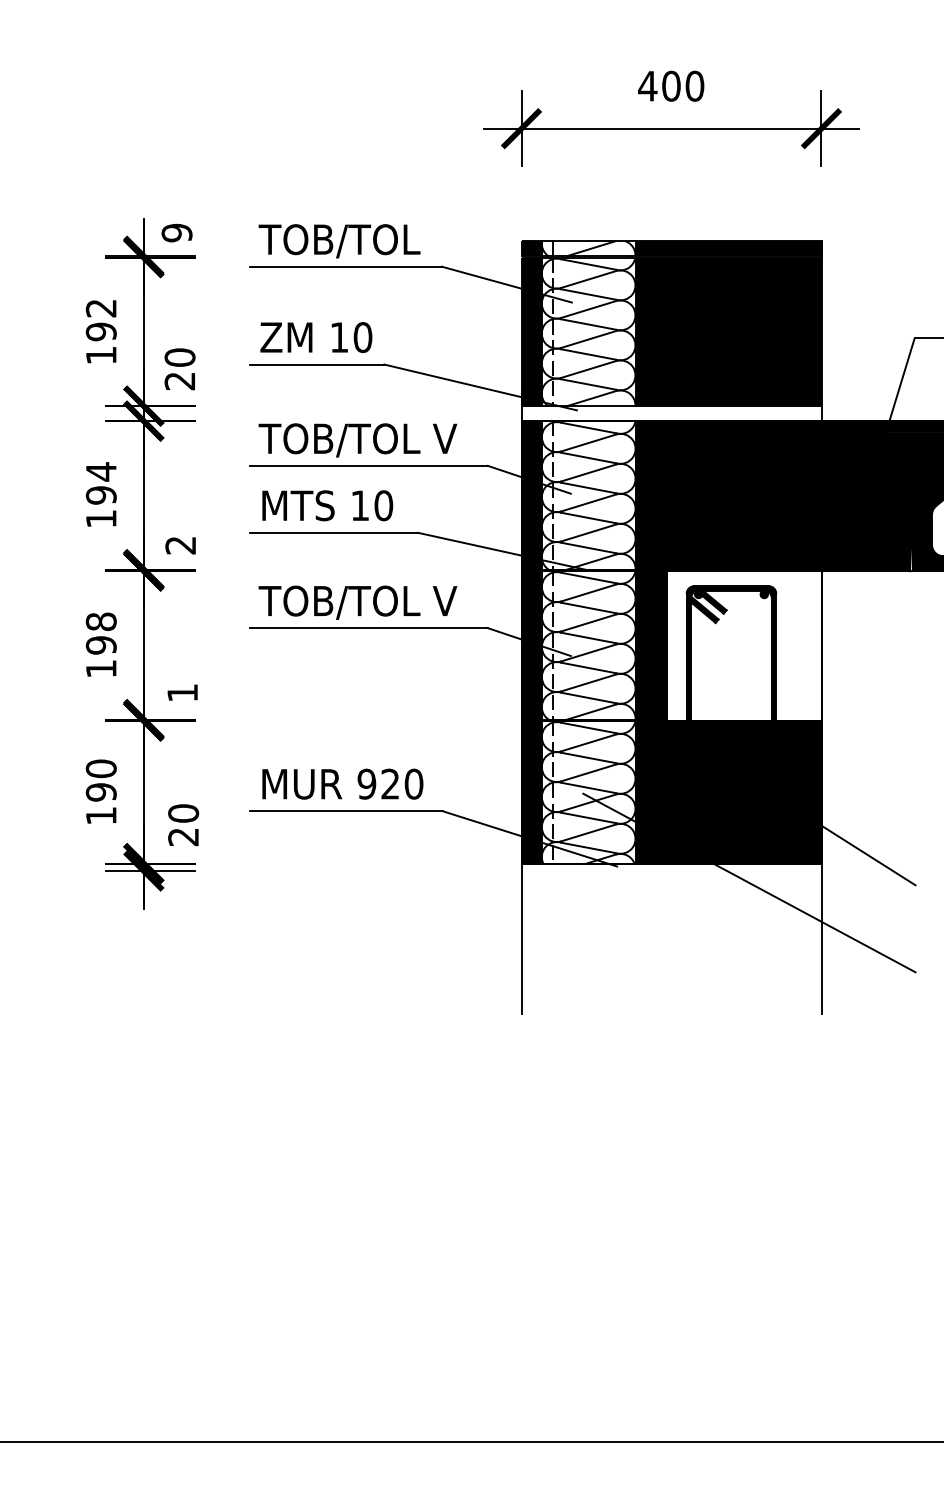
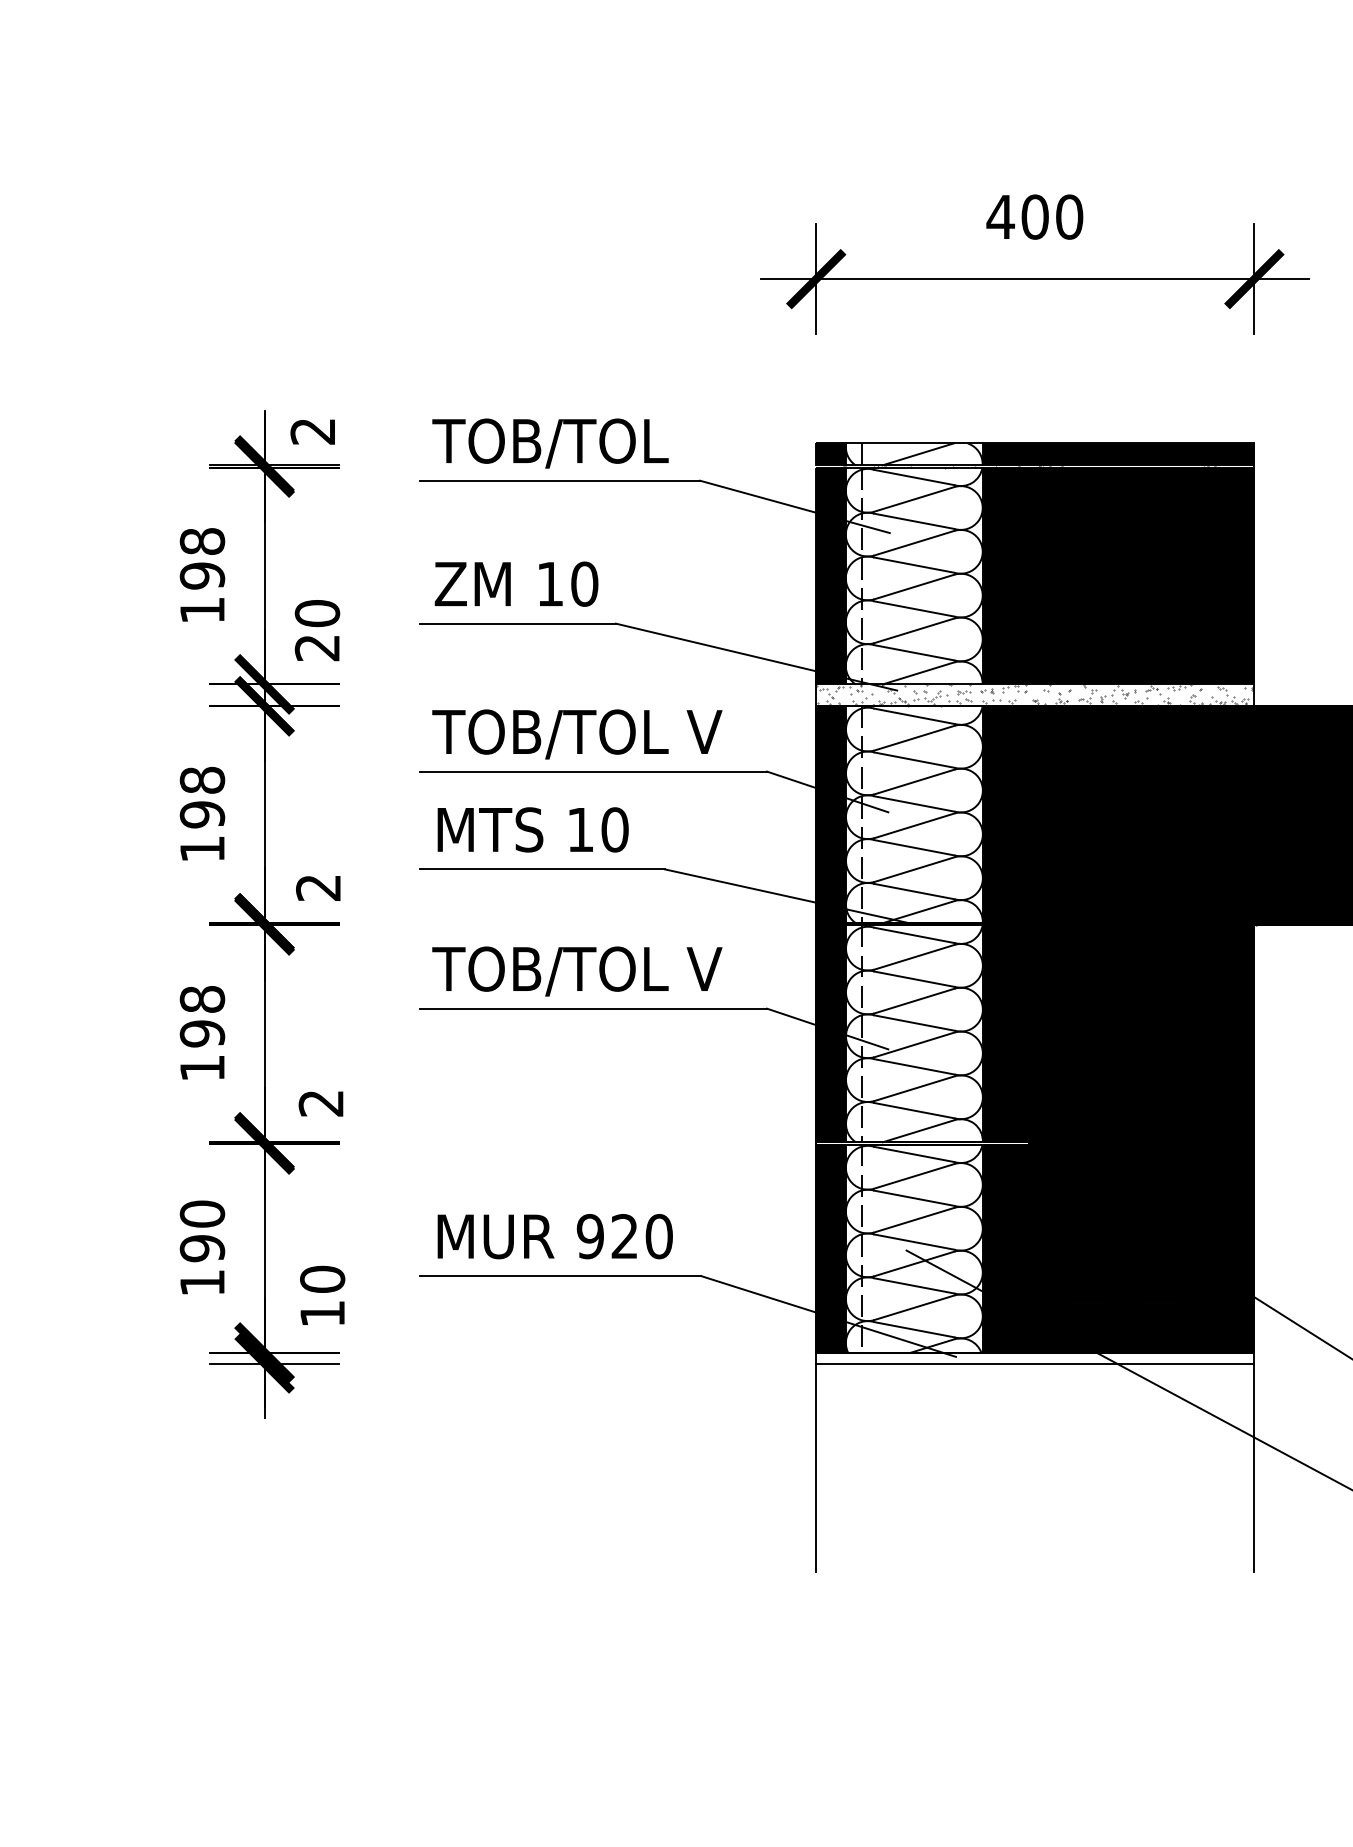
text: (176, 232) -> (312, 430), 9 -> 2
text: (100, 308) -> (201, 541), 192 -> 198
hatch: (670, 338) -> (1033, 585), added
text: (100, 471) -> (201, 779), 194 -> 198
fill: (744, 646) -> (1141, 1035), added
text: (182, 692) -> (321, 1102), 1 -> 2
text: (183, 837) -> (322, 1314), 20 -> 10
line: (671, 871) -> (1035, 1364), added

